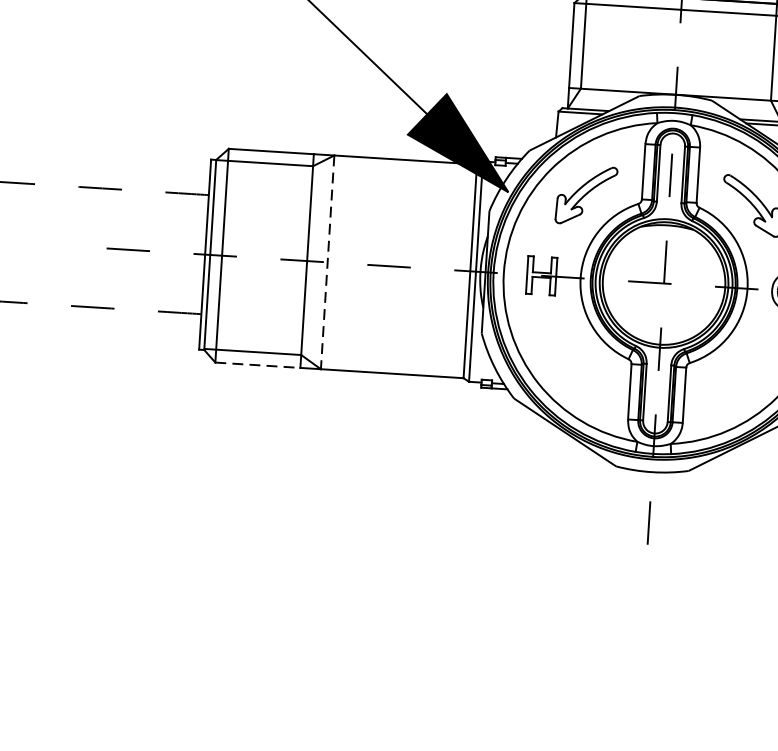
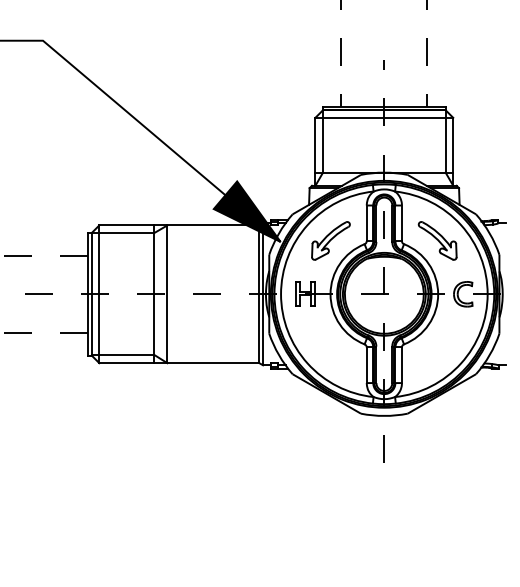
line: (327, 262) -> (167, 294), dashed -> solid
line: (258, 365) -> (127, 363), dashed -> solid

